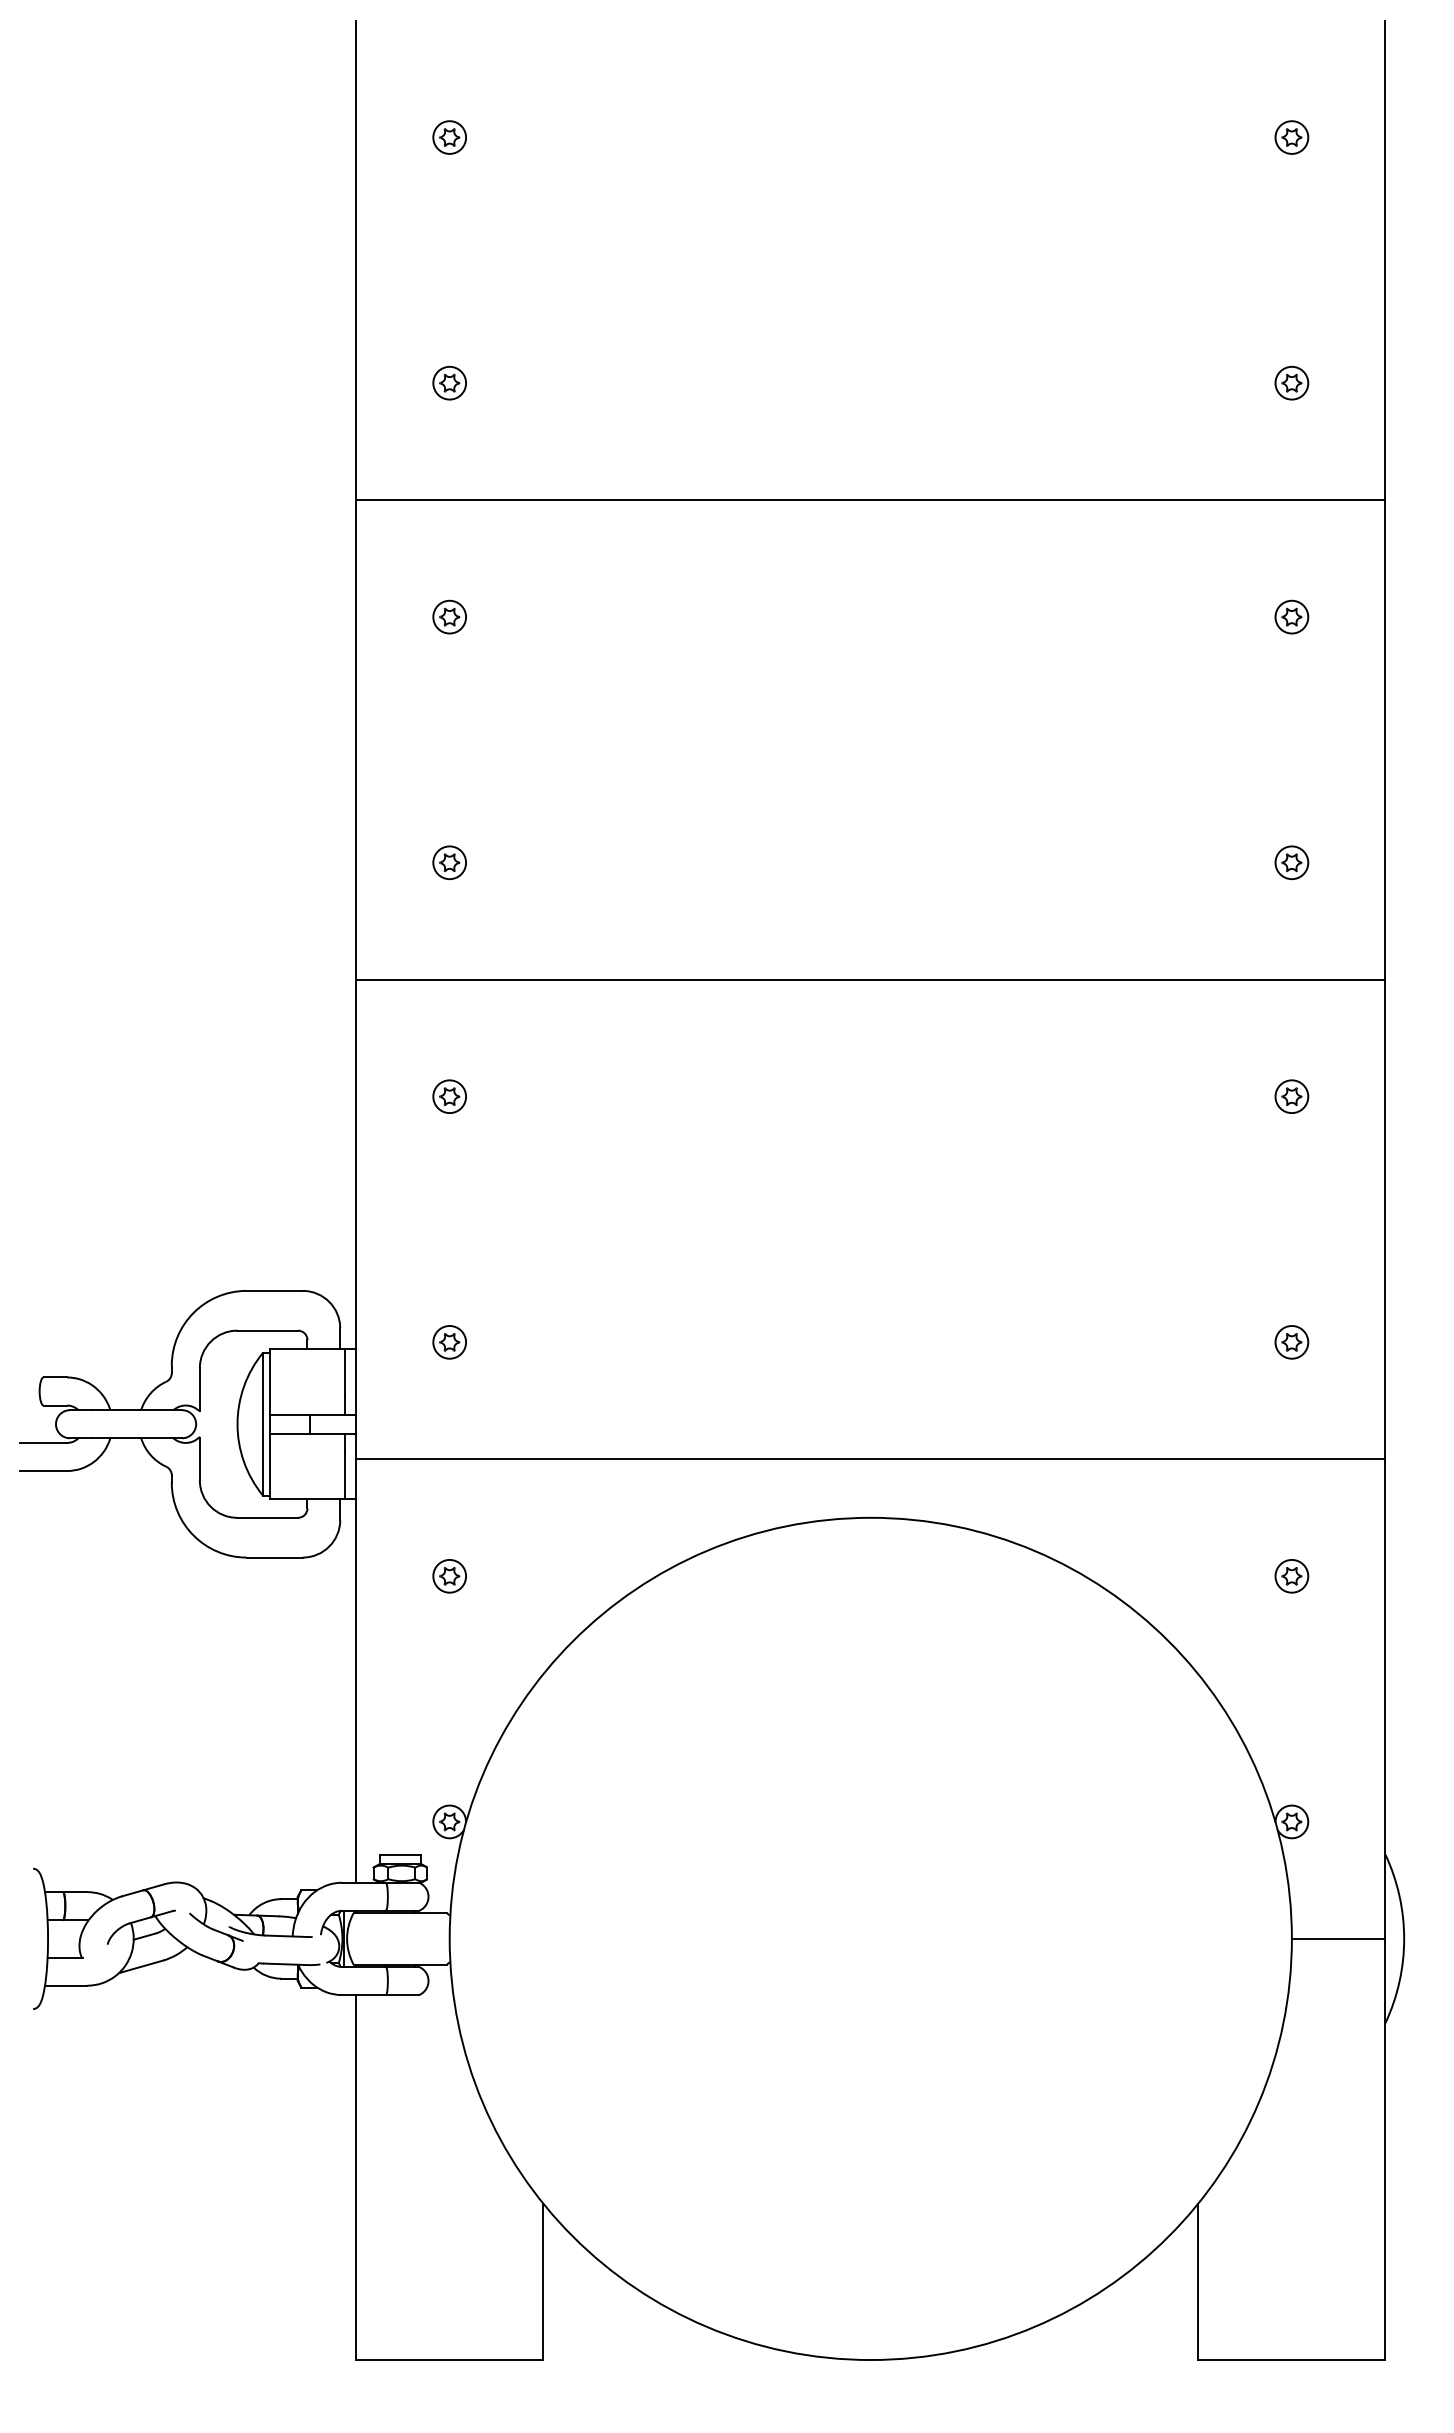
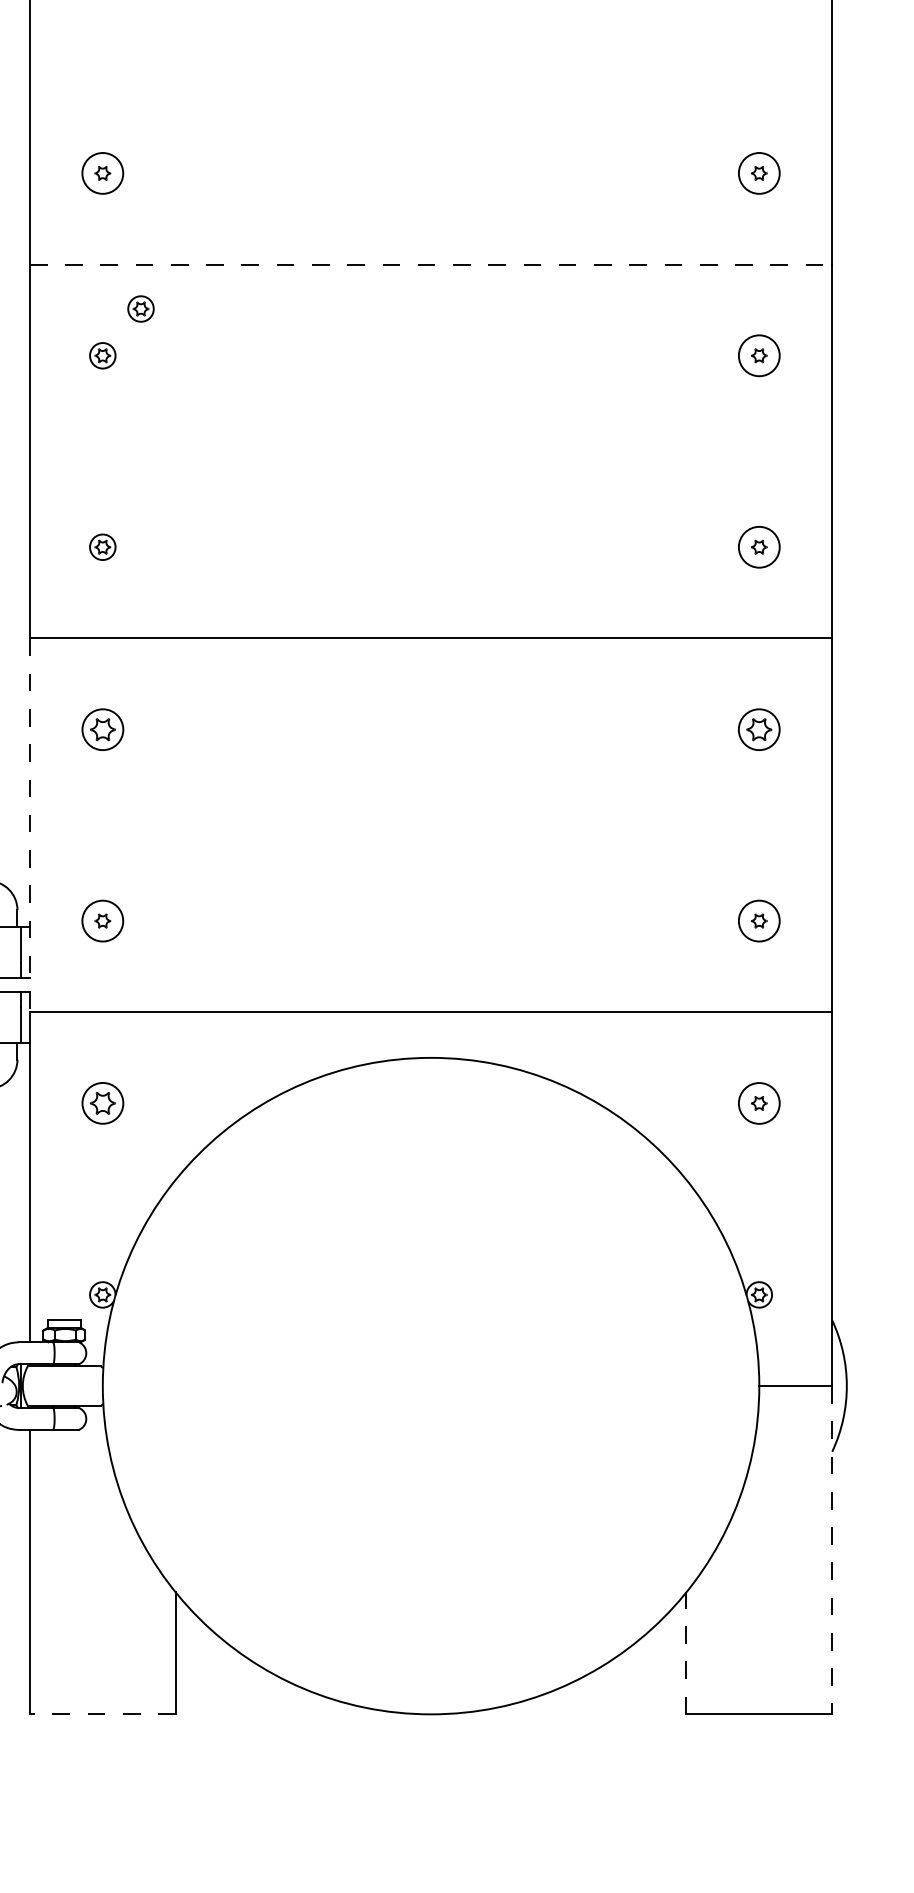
circle: (449, 382) -> (102, 172), size x1.6
circle: (1291, 382) -> (759, 172), size x1.6
line: (870, 500) -> (430, 264), solid -> dashed
part: (498, 556) -> (140, 308), added
circle: (1291, 616) -> (759, 355), size x1.6
circle: (1291, 862) -> (759, 547), size x1.6
part: (449, 1096) -> (102, 729), size x1.6
part: (1291, 1096) -> (759, 729), size x1.6
line: (356, 1219) -> (30, 825), solid -> dashed
circle: (449, 1342) -> (102, 921), size x1.6
circle: (1291, 1342) -> (759, 921), size x1.6
circle: (1291, 1575) -> (759, 1102), size x1.6
part: (449, 1576) -> (102, 1103), size x1.6
line: (1385, 2149) -> (832, 1550), solid -> dashed
line: (1198, 2281) -> (686, 1653), solid -> dashed
line: (449, 2360) -> (102, 1714), solid -> dashed

